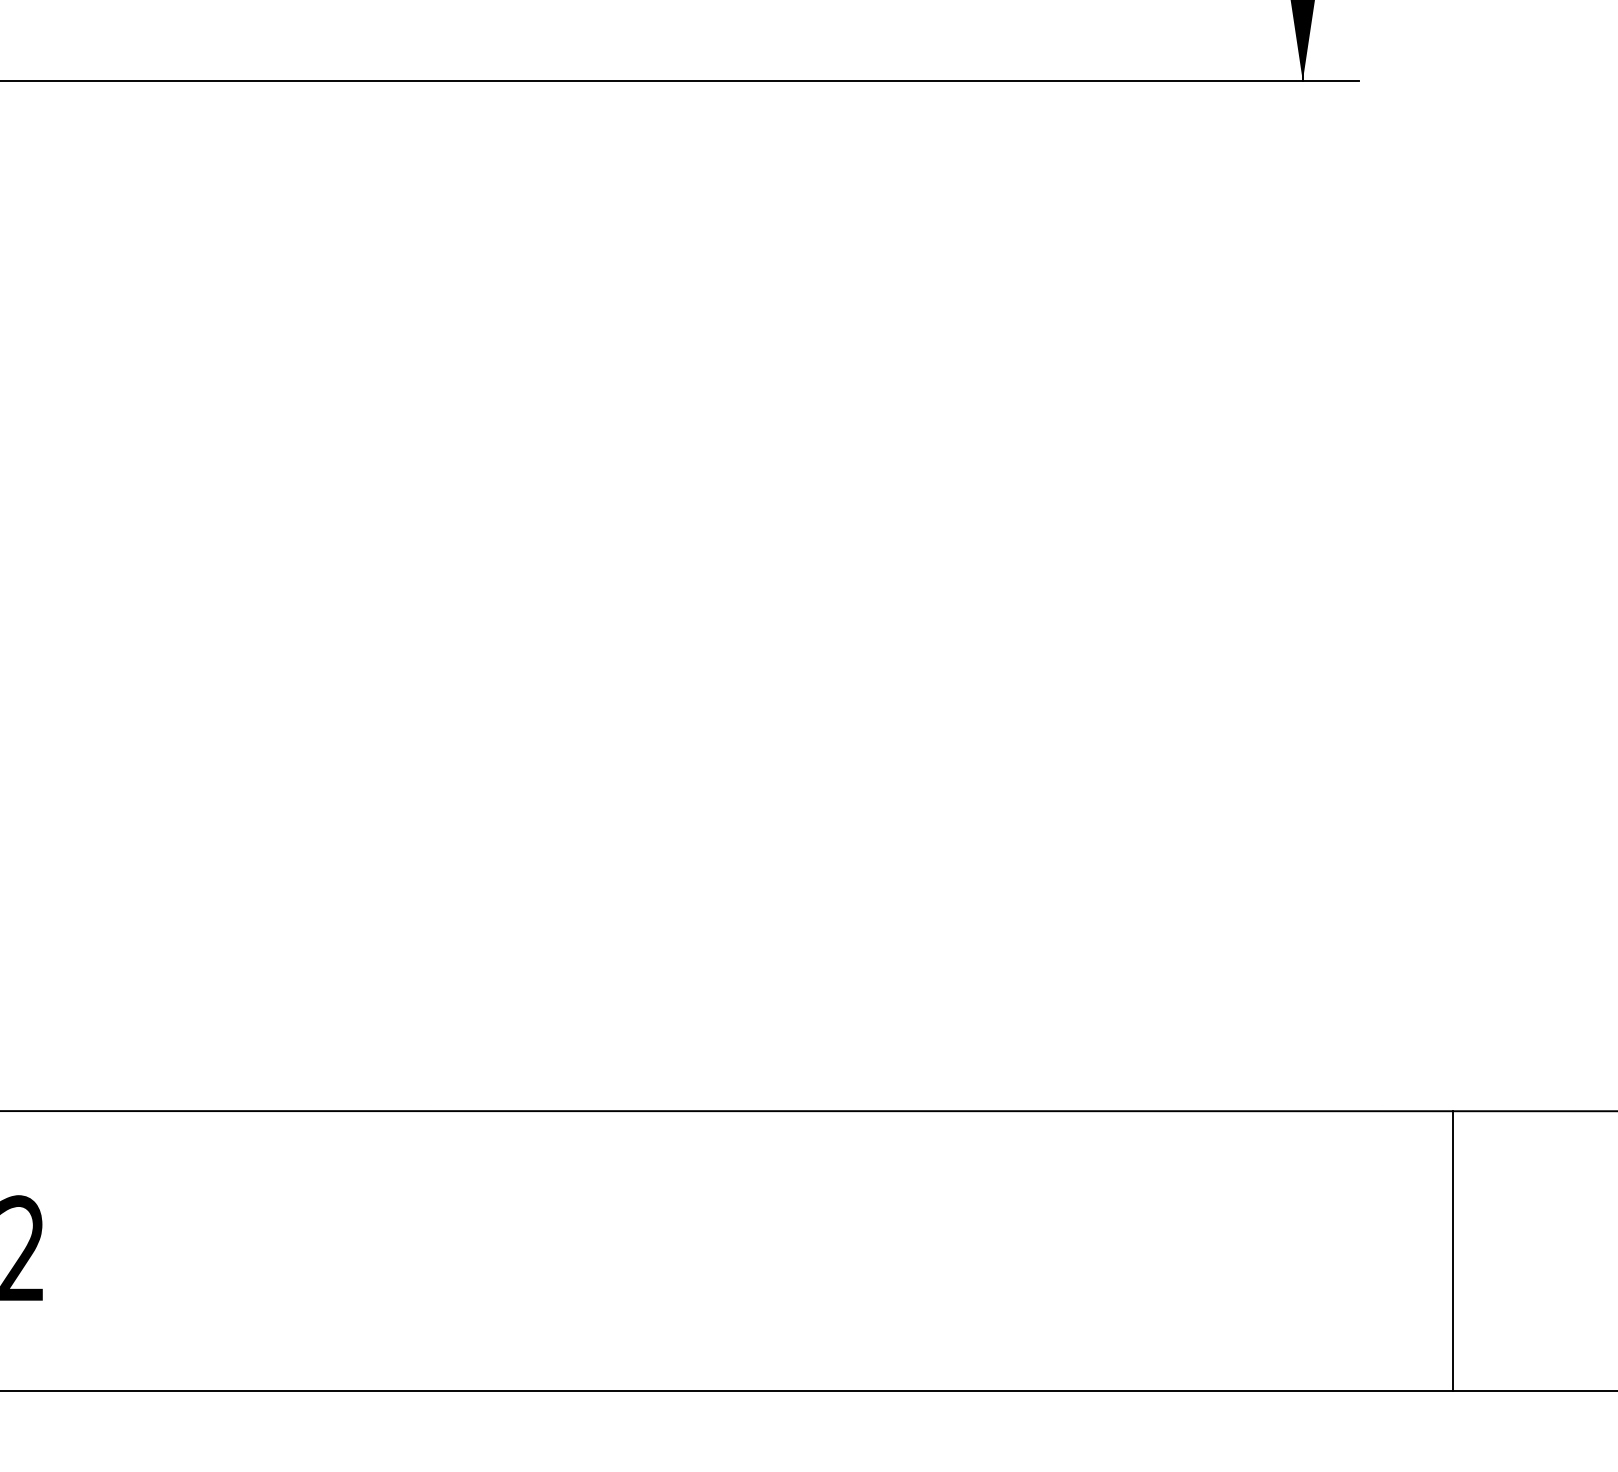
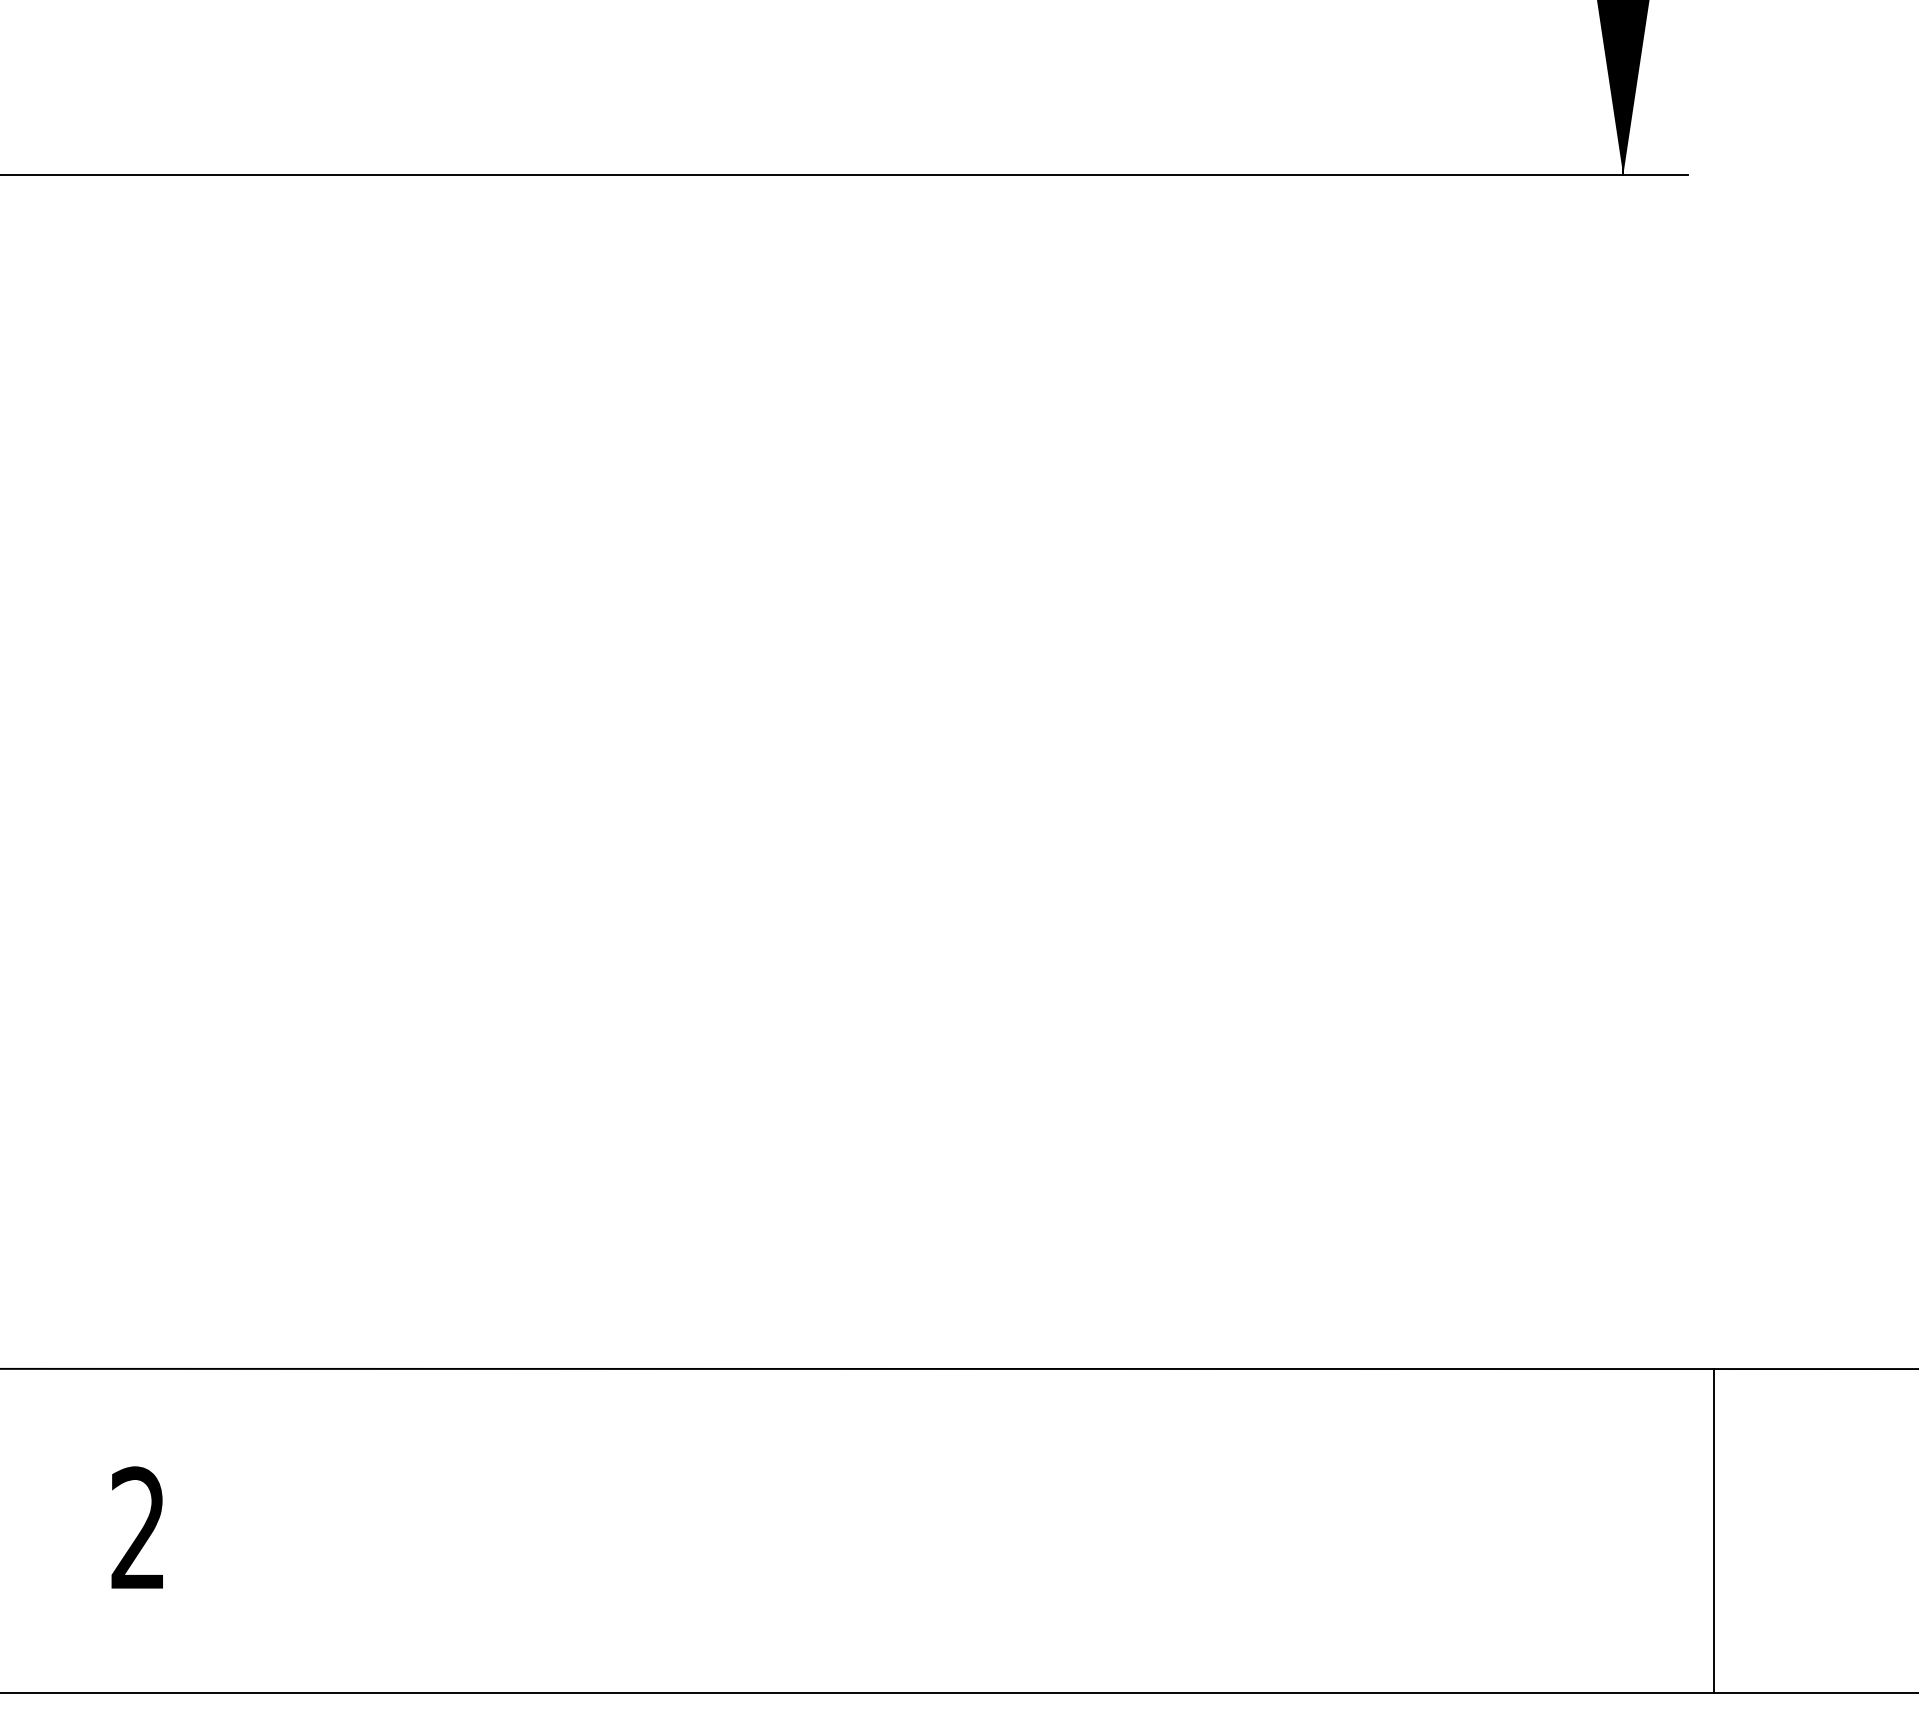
line: (1453, 1250) -> (1714, 1530), moved

